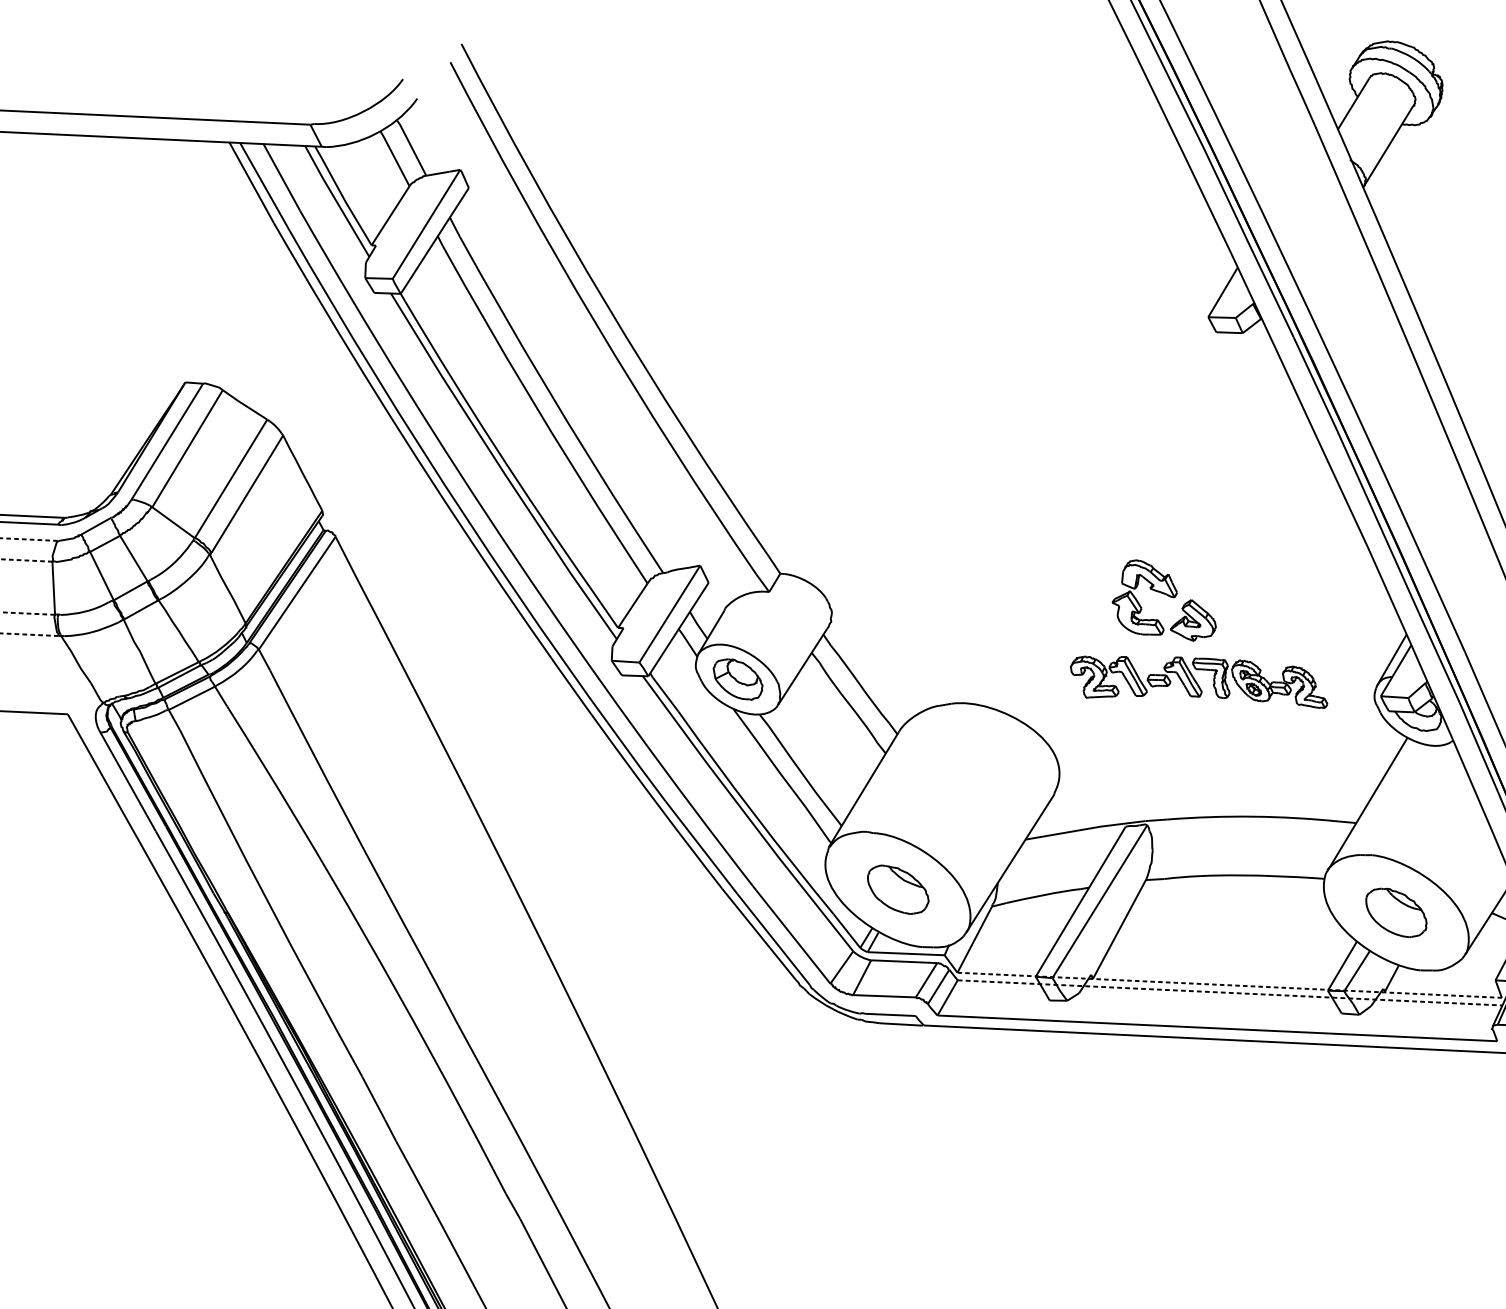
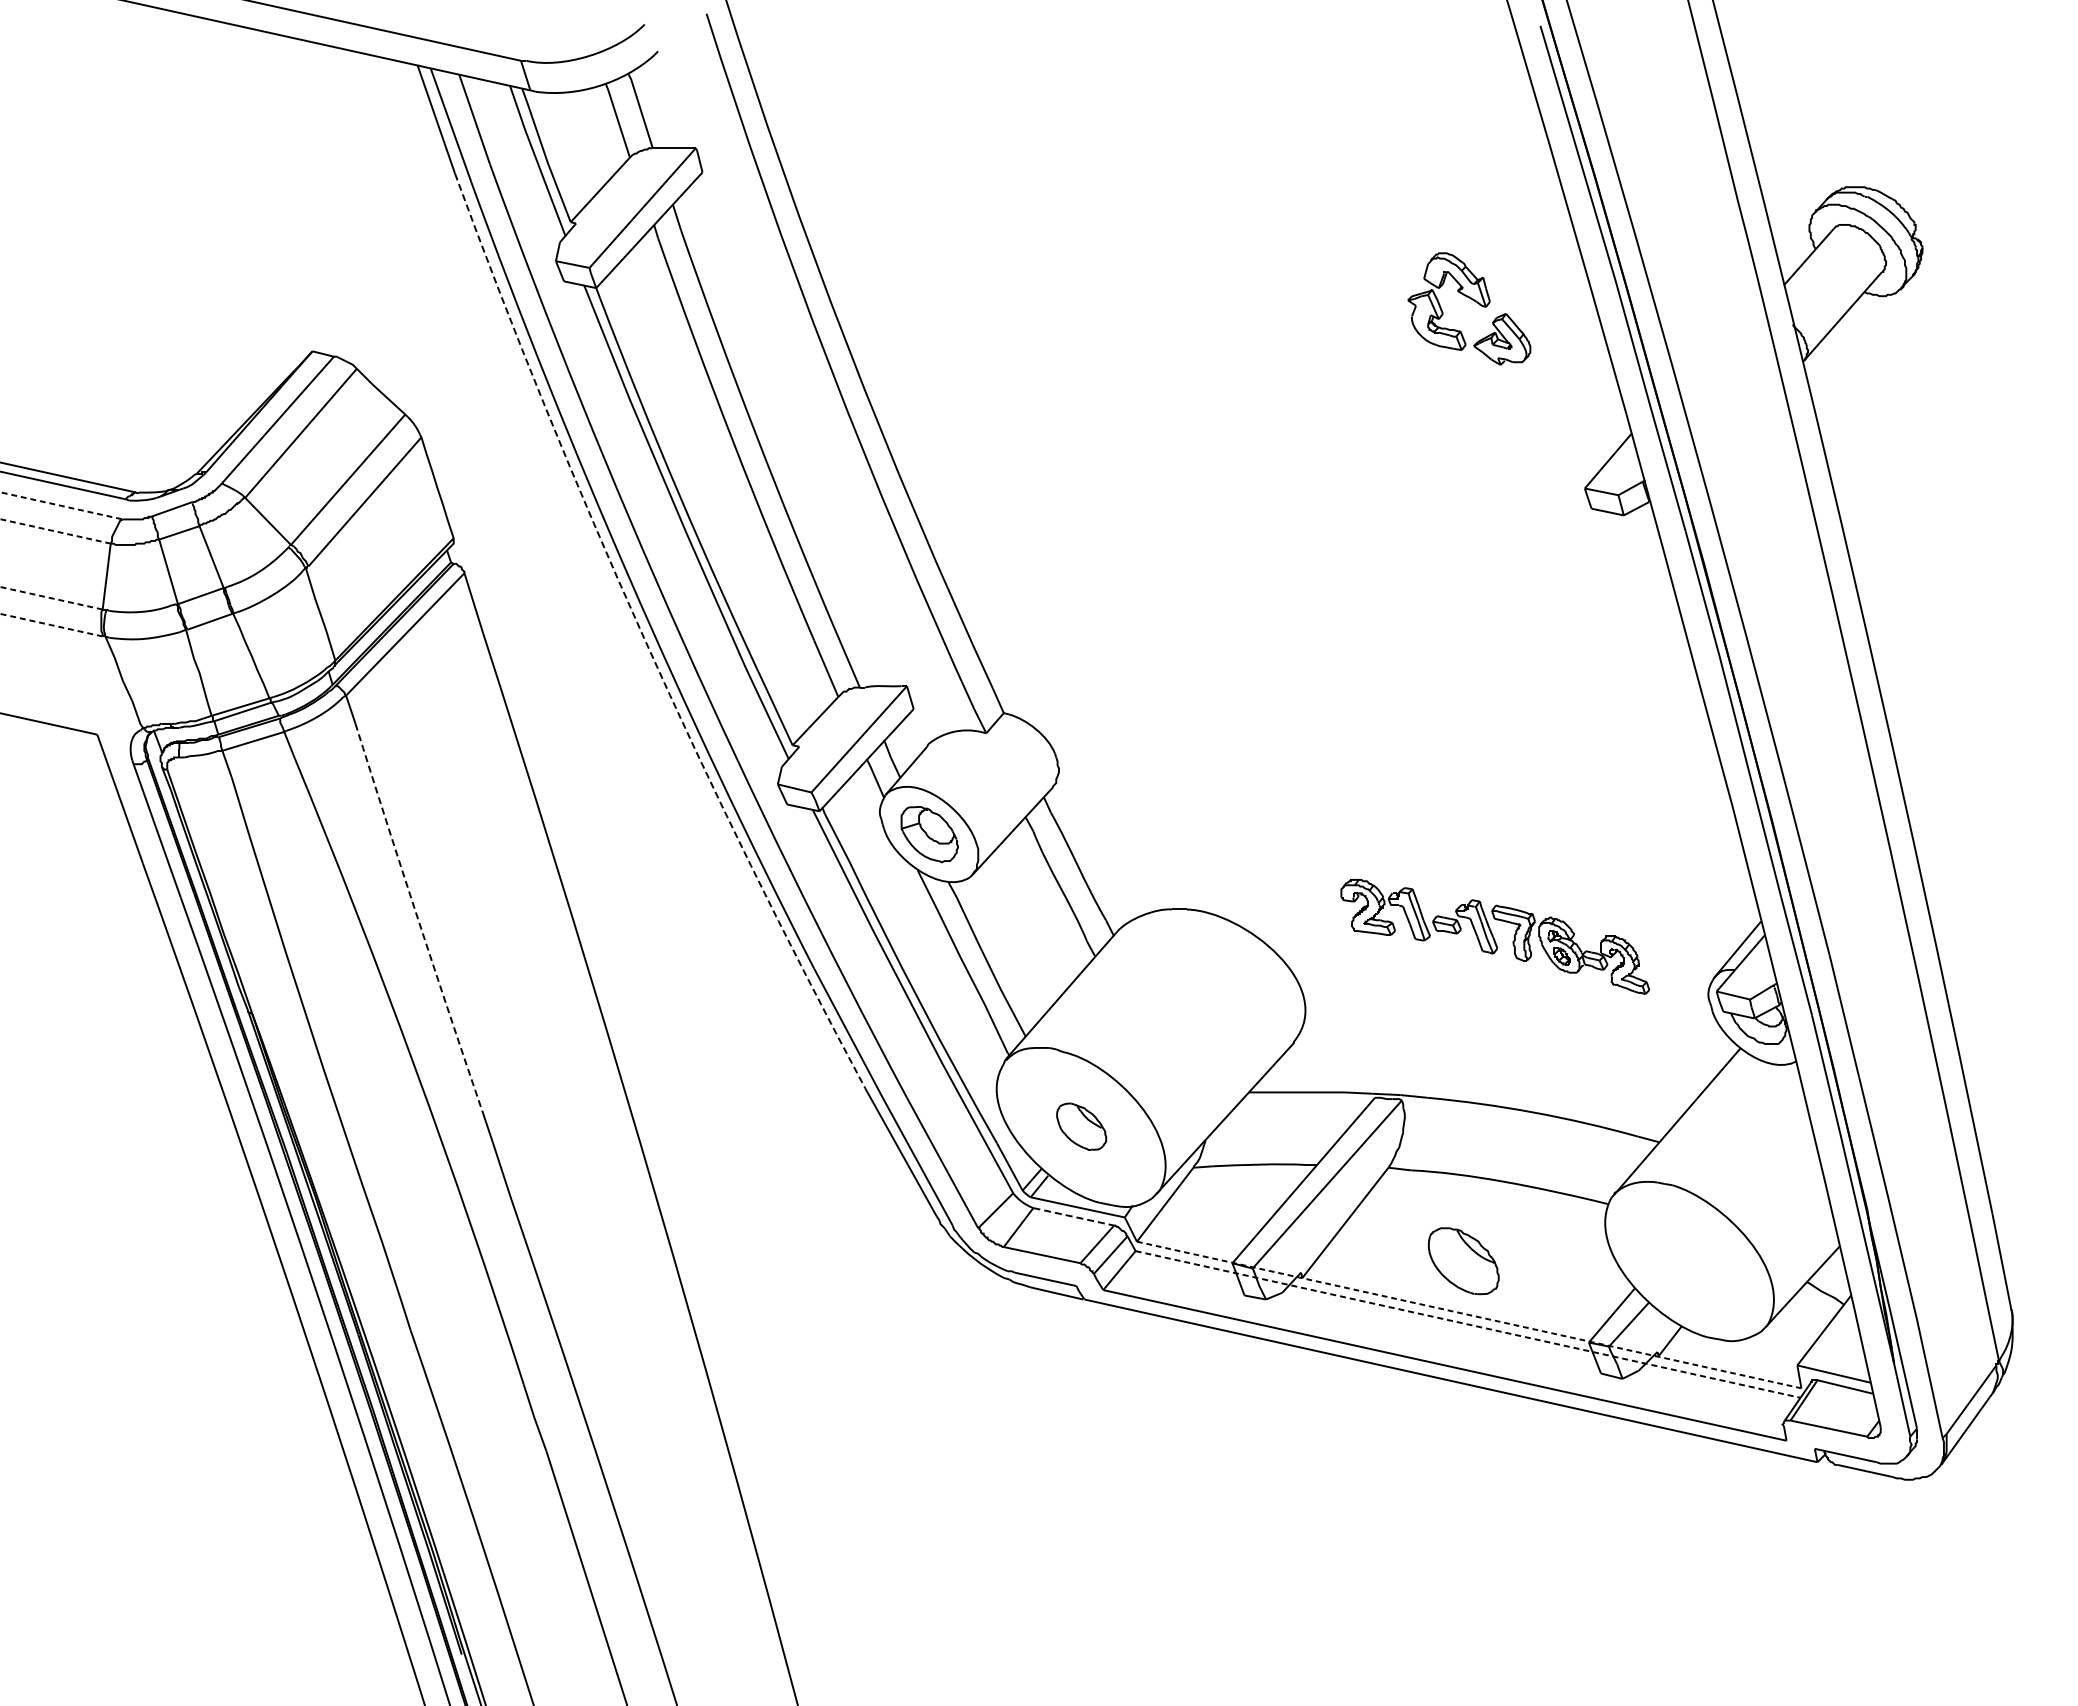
arc: (486, 563) -> (644, 638), solid -> dashed
part: (1165, 595) -> (1475, 302), moved
arc: (346, 816) -> (418, 919), solid -> dashed
part: (898, 889) -> (1081, 1126), size x0.7
part: (1396, 913) -> (1463, 1261), moved
line: (904, 961) -> (1074, 1216), solid -> dashed

